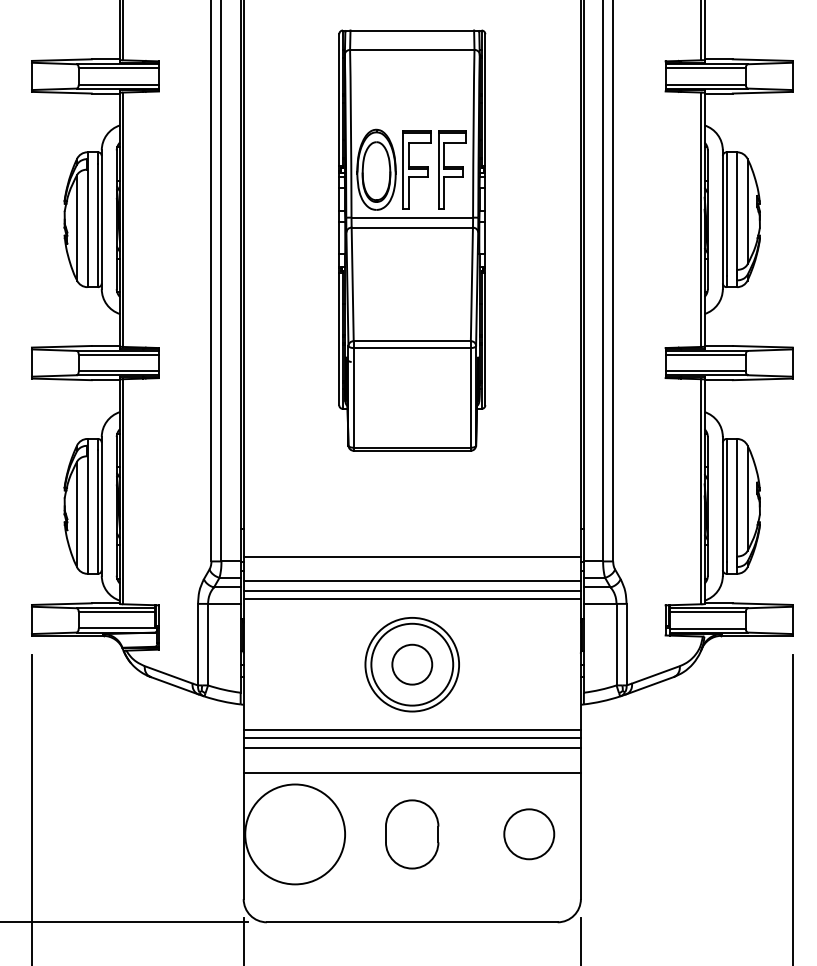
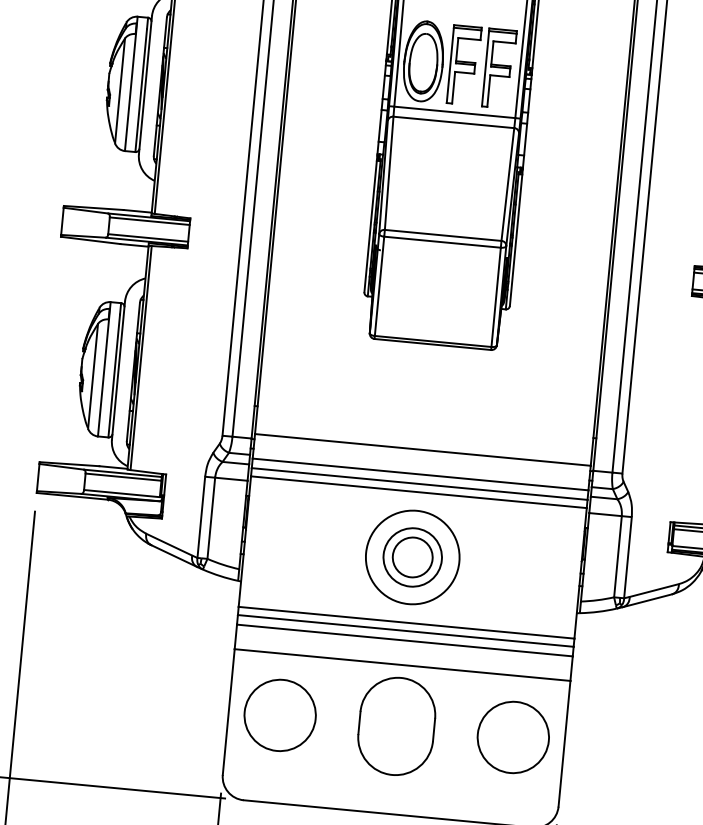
circle: (412, 664) -> (412, 557), size x0.71
circle: (528, 833) -> (512, 736), size x1.43
circle: (294, 834) -> (279, 715), size x0.71
part: (411, 834) -> (395, 726), size x1.43

